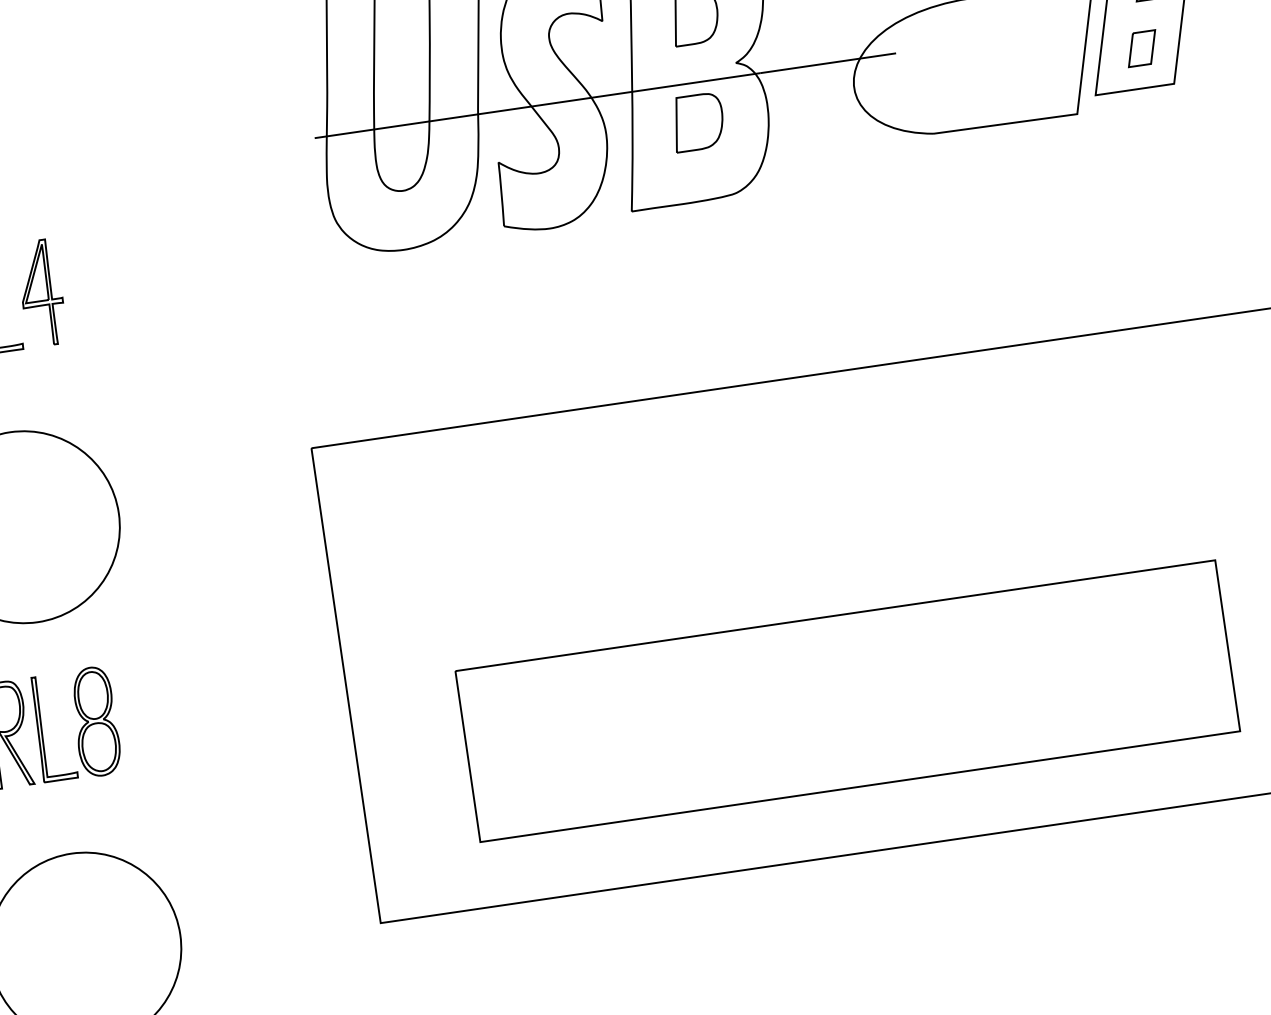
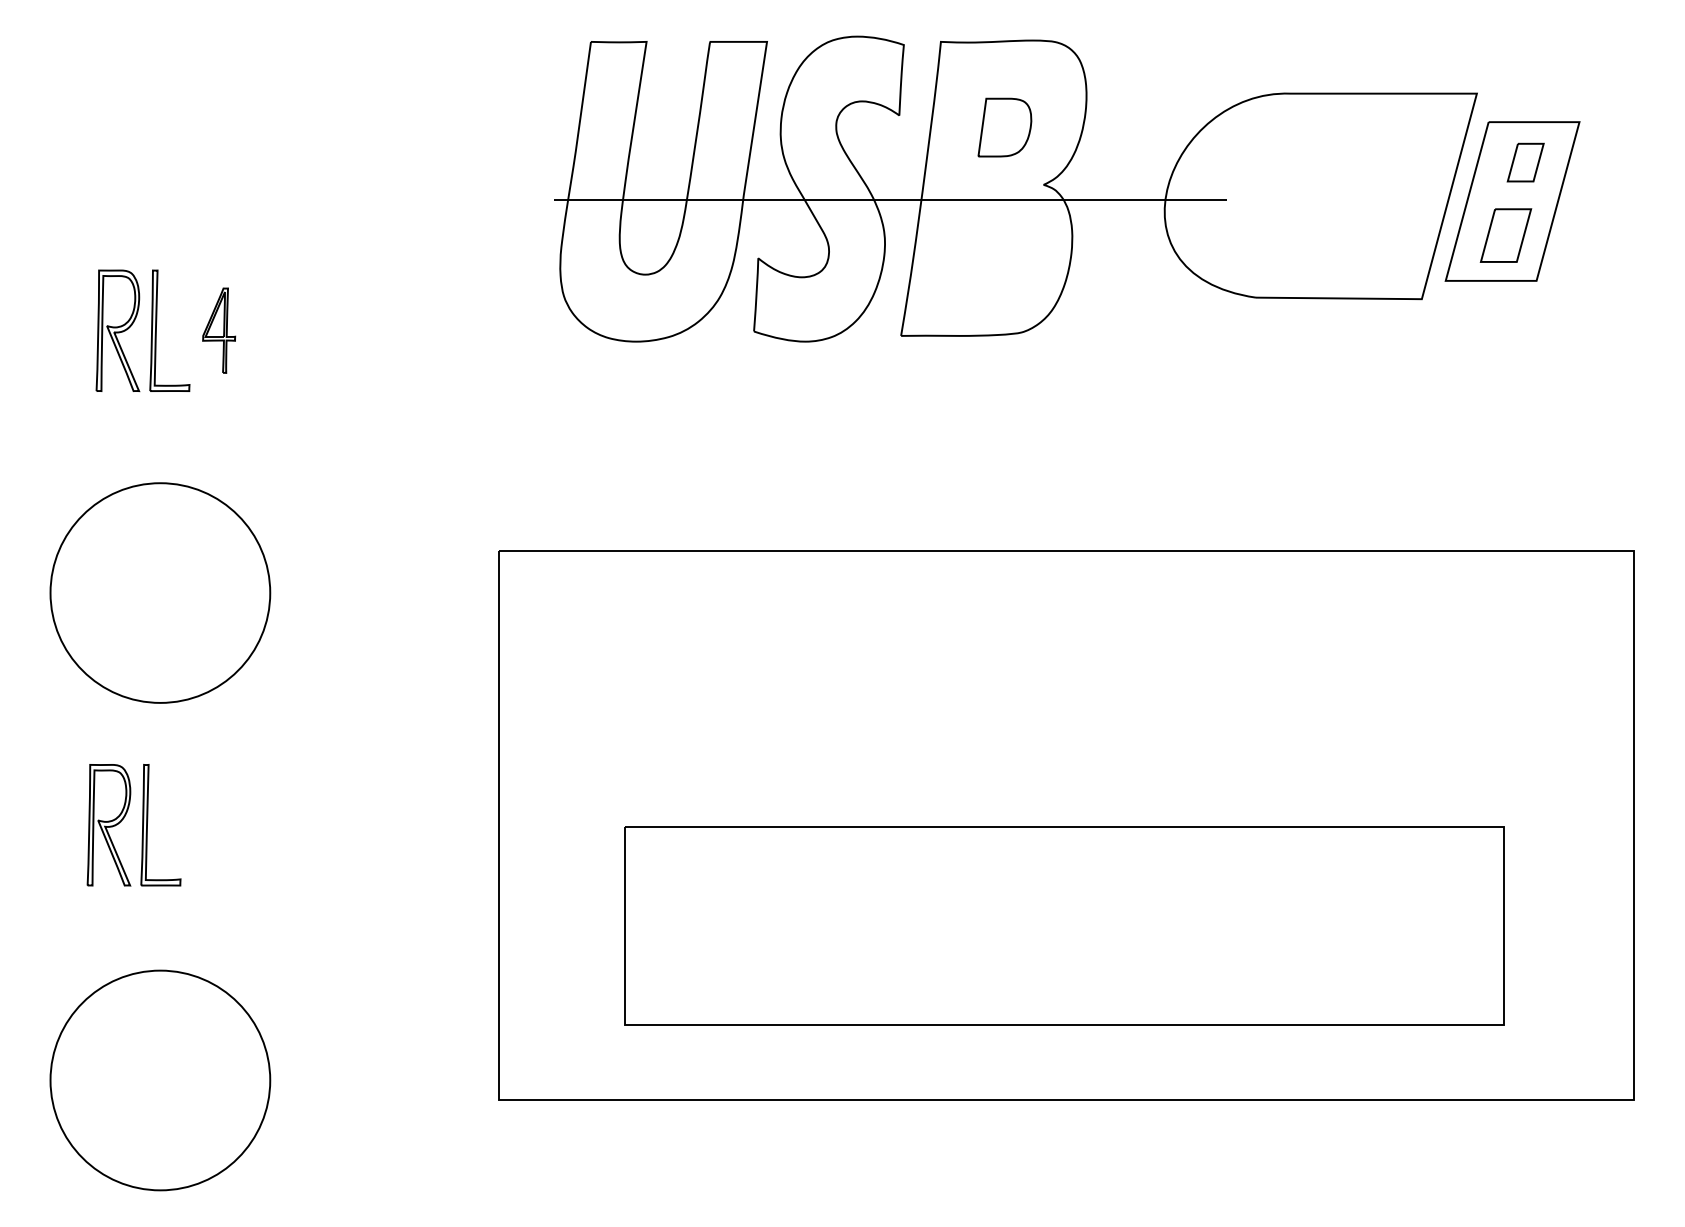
part: (1141, 48) -> (1505, 235), size x1.4
part: (697, 122) -> (990, 245), removed
part: (41, 292) -> (218, 330), size x0.7
part: (95, 721) -> (209, 825), removed

